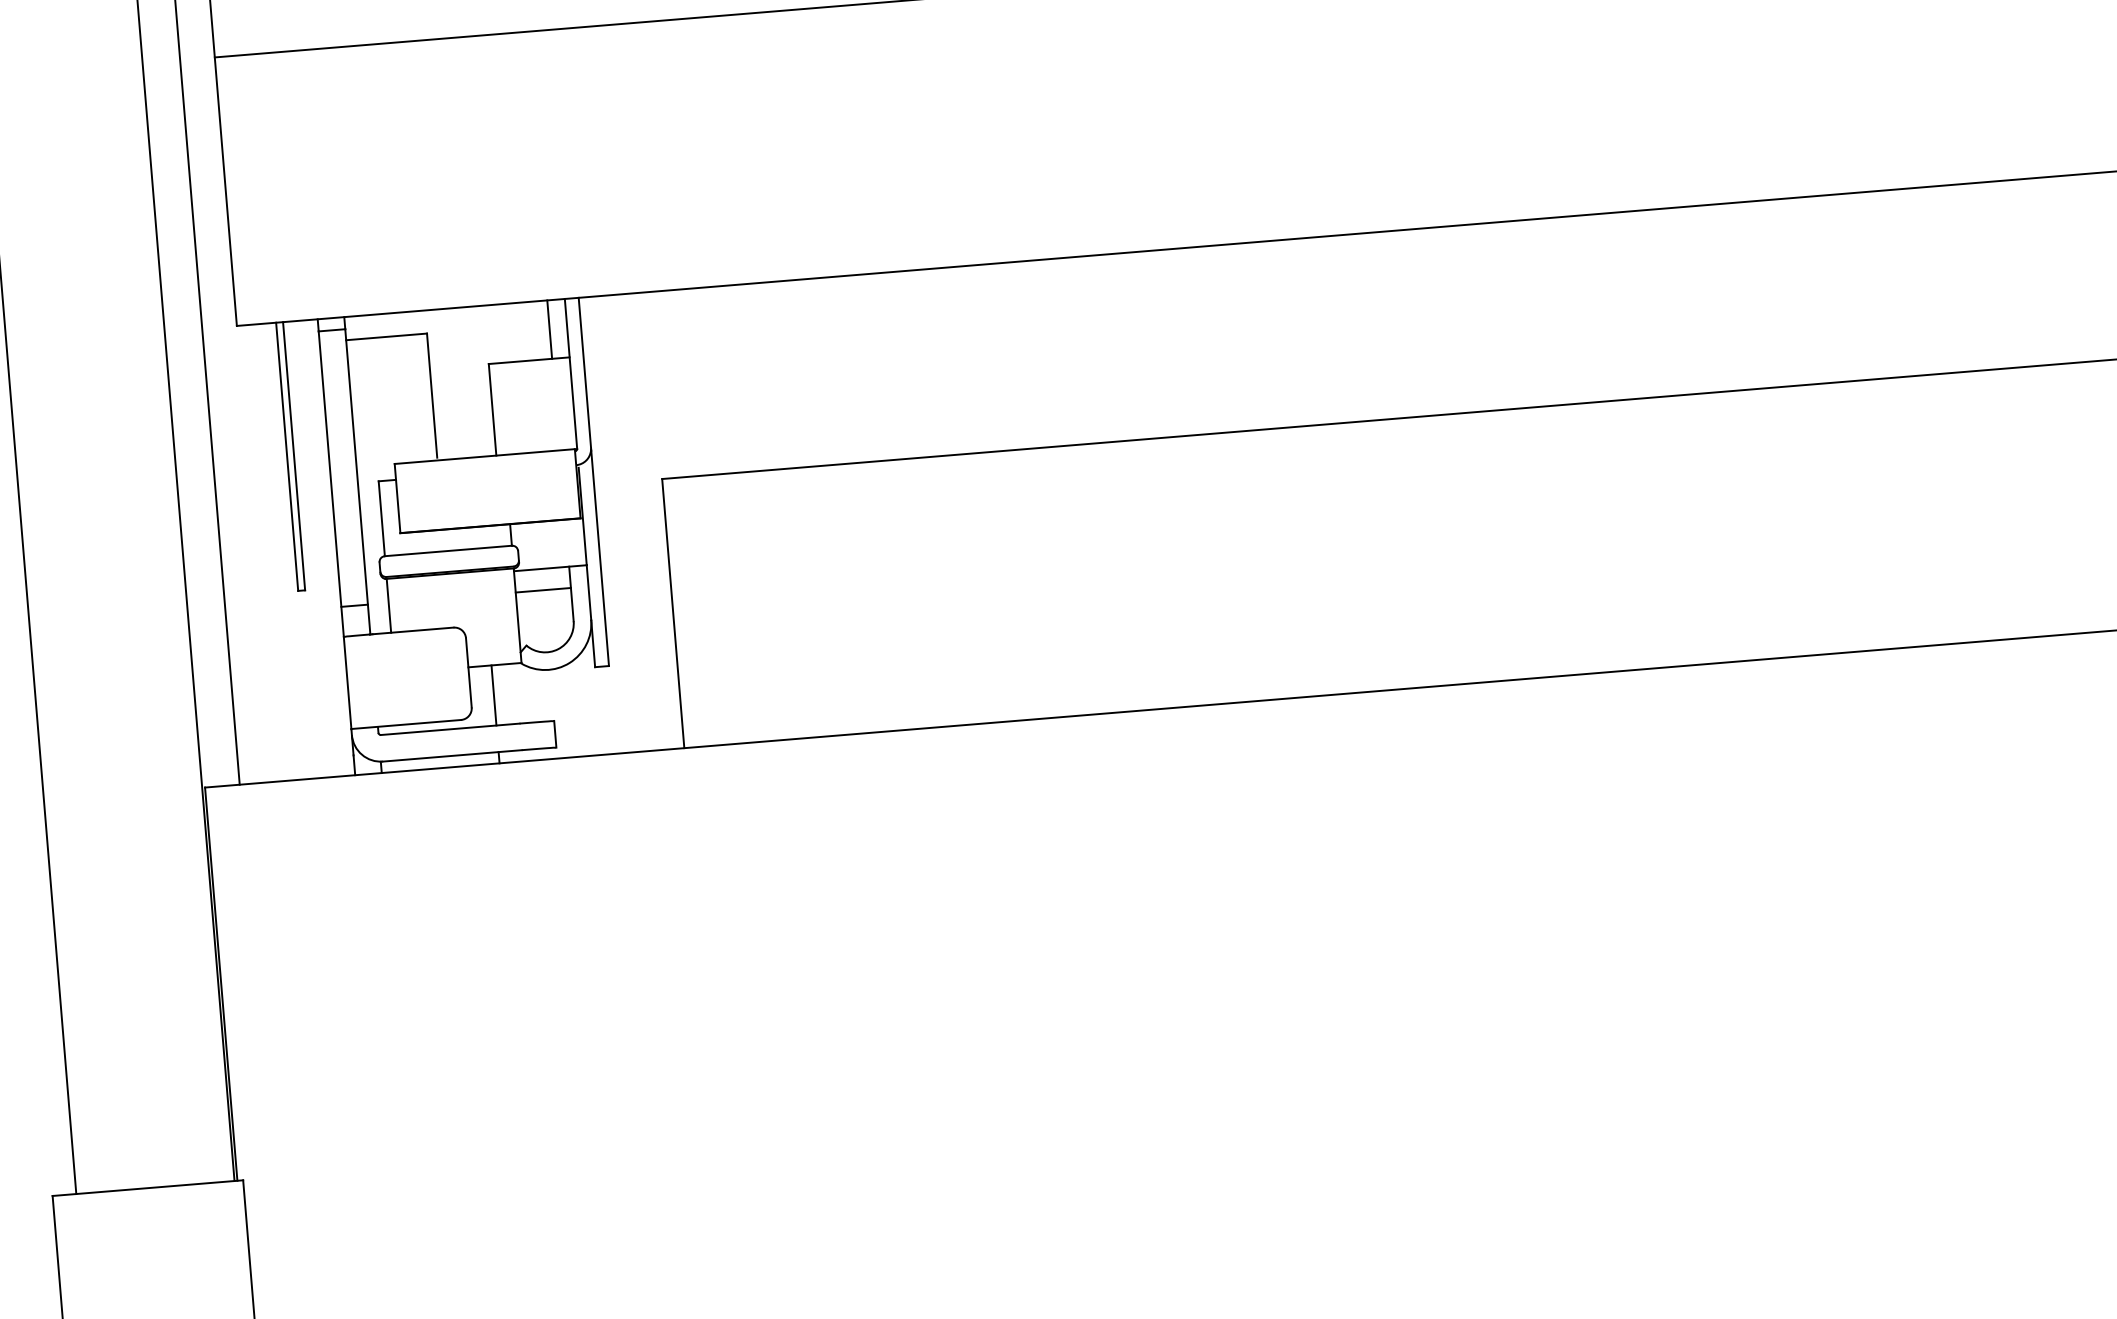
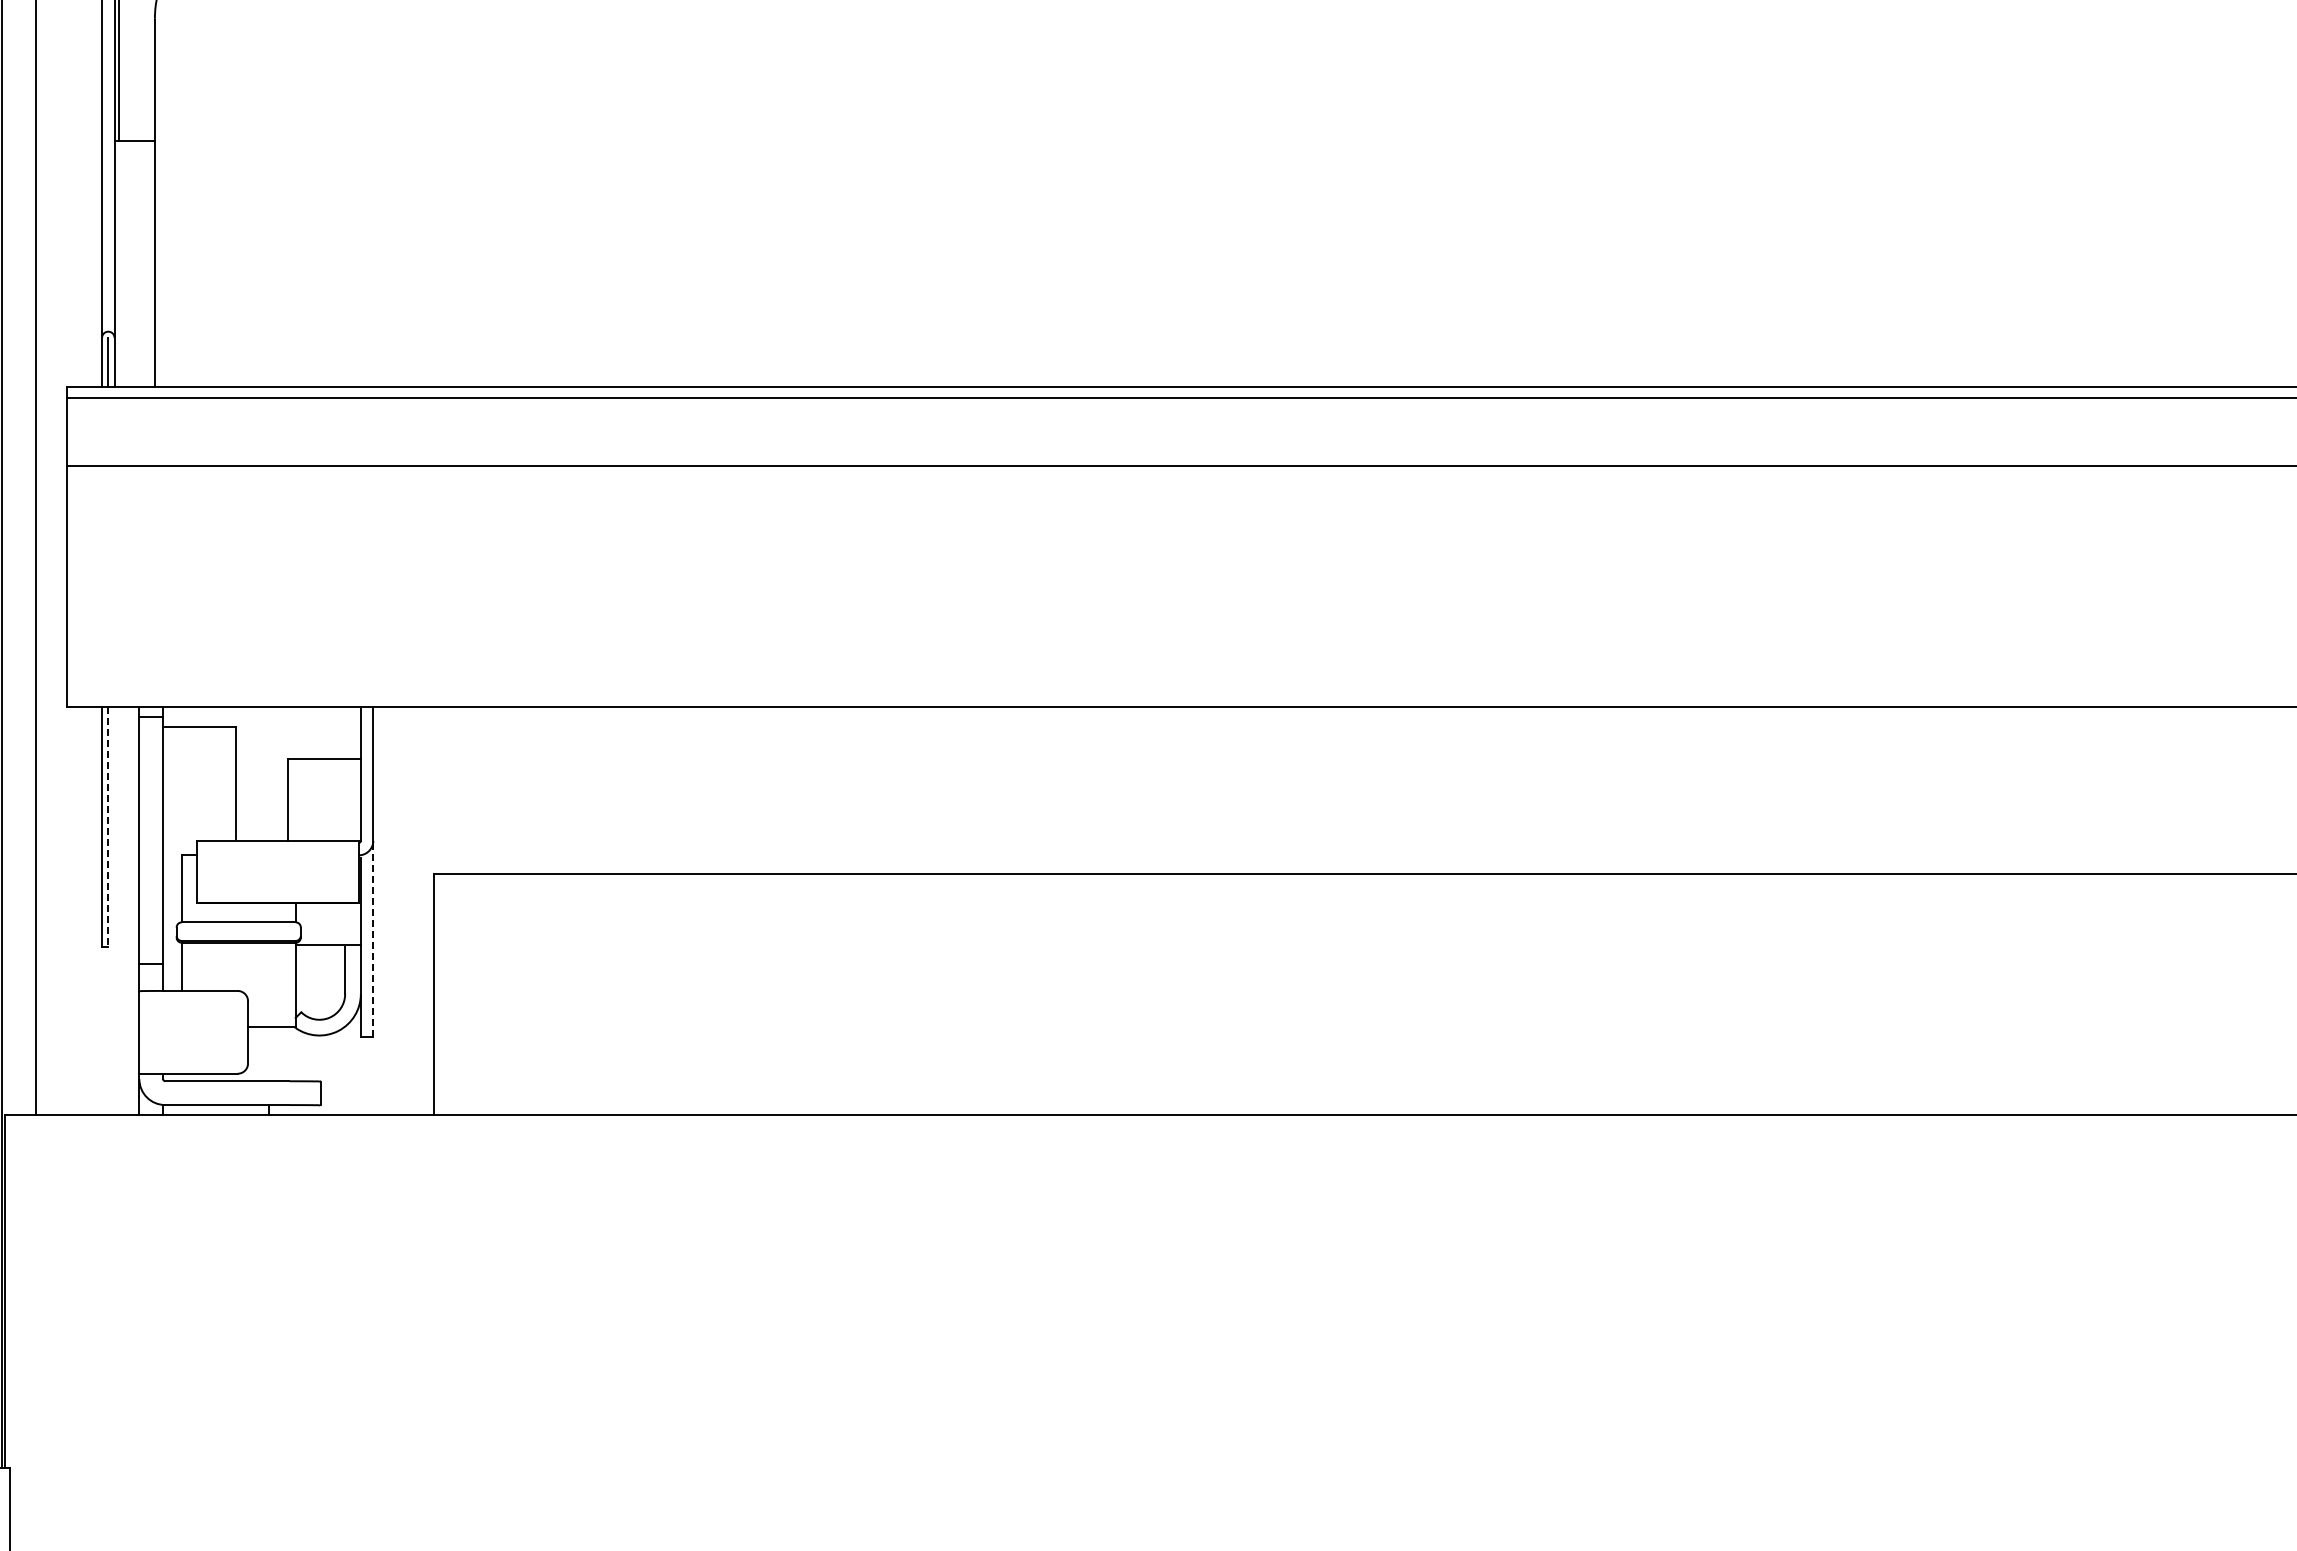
line: (550, 329) -> (345, 732), removed
line: (294, 457) -> (108, 827), solid -> dashed
line: (600, 557) -> (373, 939), solid -> dashed
line: (543, 590) -> (320, 964), removed
line: (493, 695) -> (268, 1054), removed

